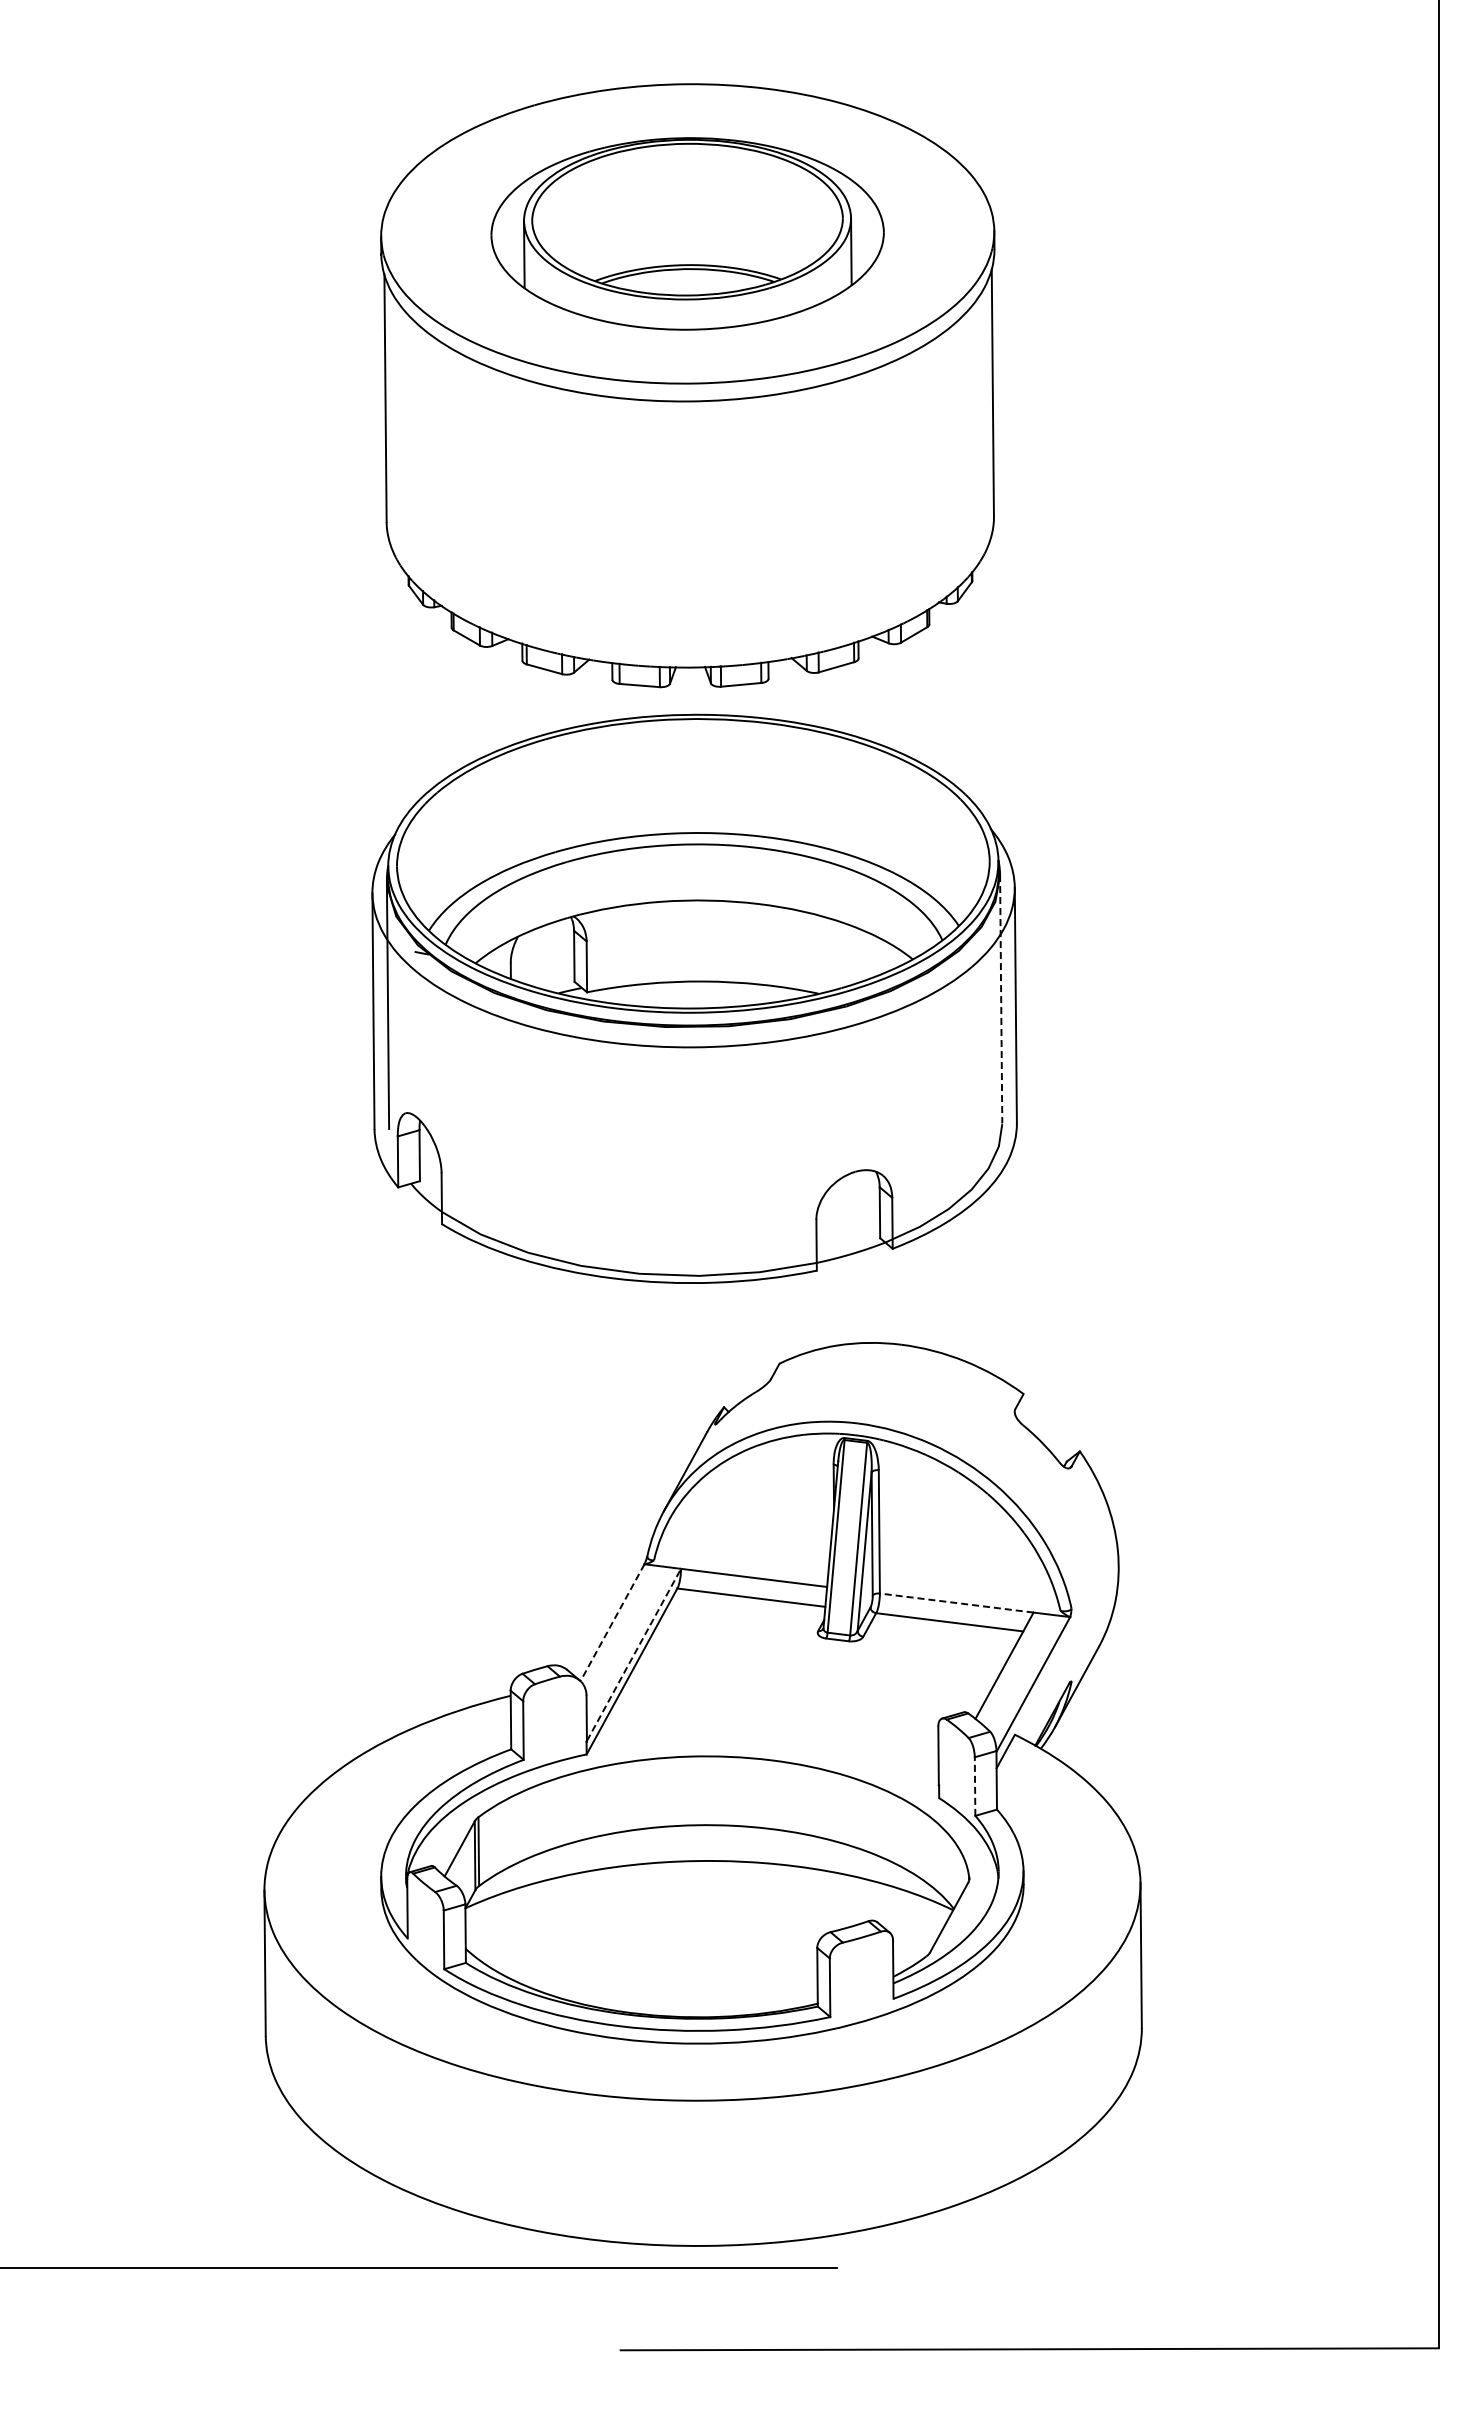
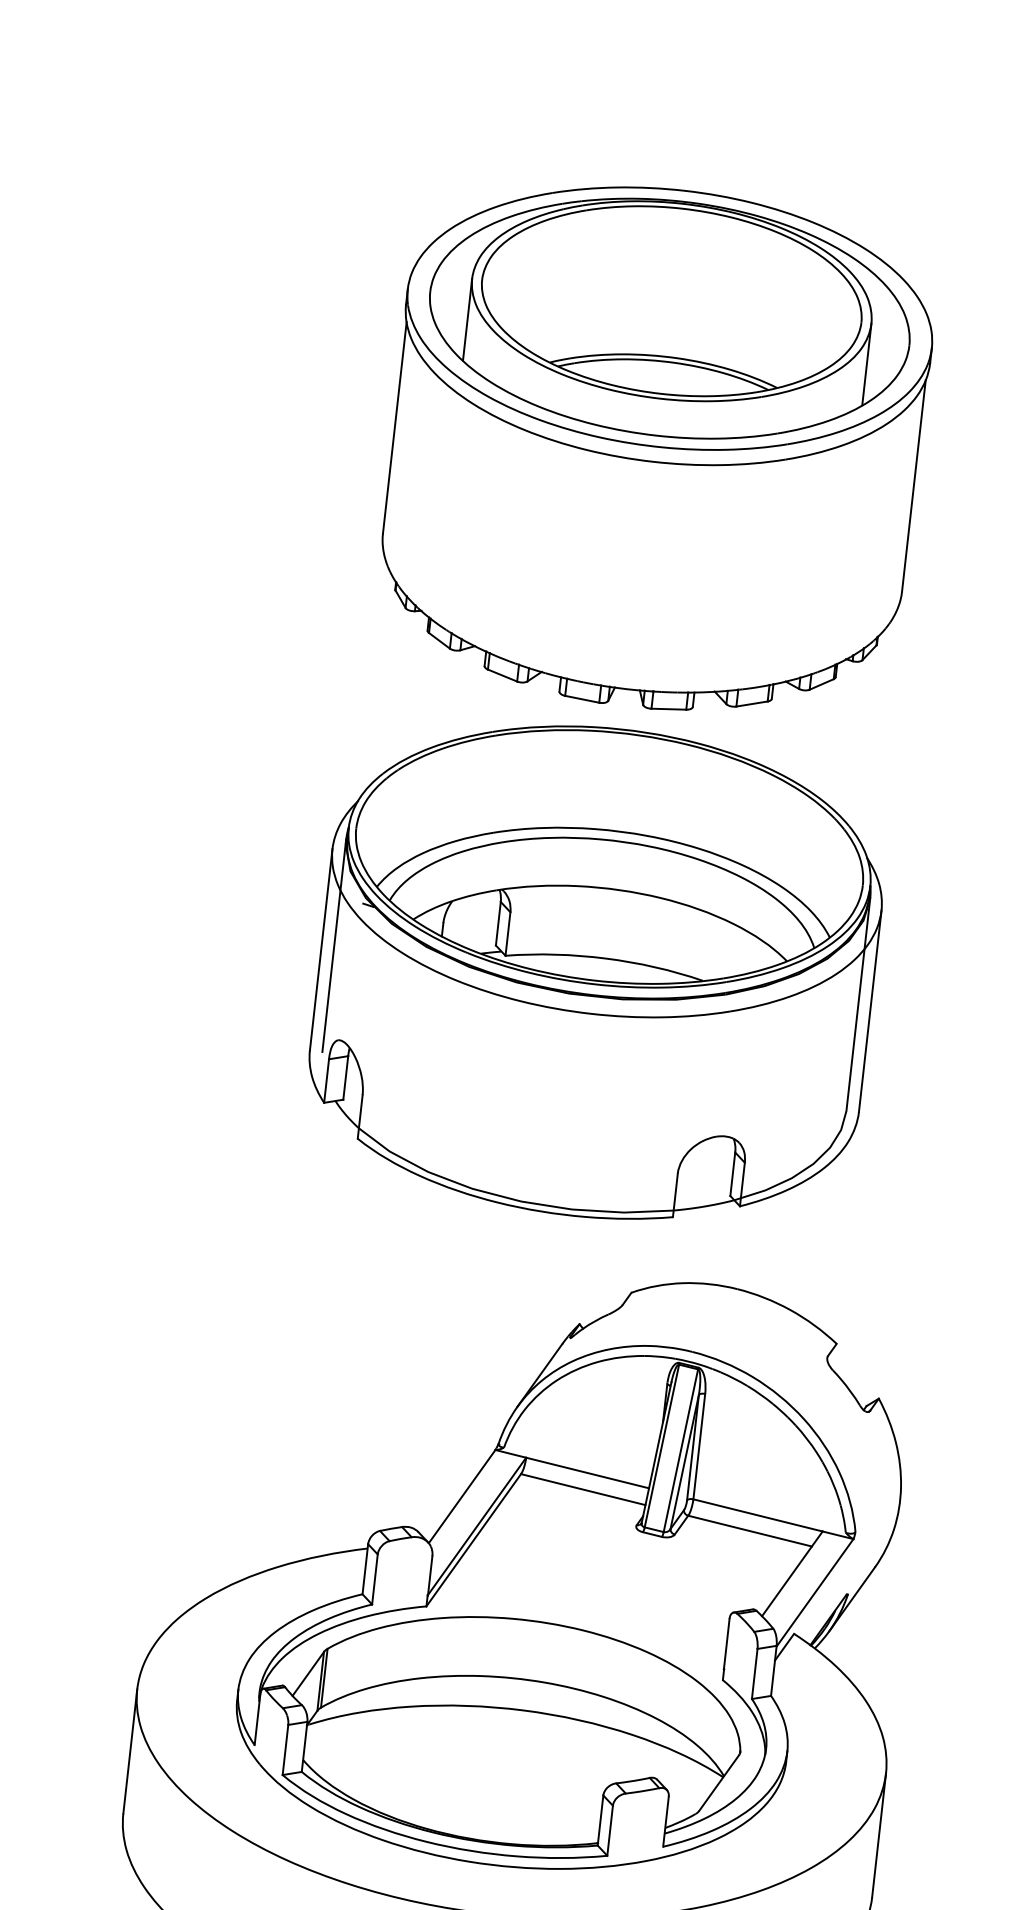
part: (687, 233) -> (669, 318), size x1.43
line: (1001, 999) -> (858, 1004), dashed -> solid
line: (956, 1603) -> (757, 1515), dashed -> solid
line: (612, 1623) -> (462, 1497), dashed -> solid
line: (634, 1654) -> (477, 1526), dashed -> solid
line: (975, 1786) -> (755, 1673), dashed -> solid

